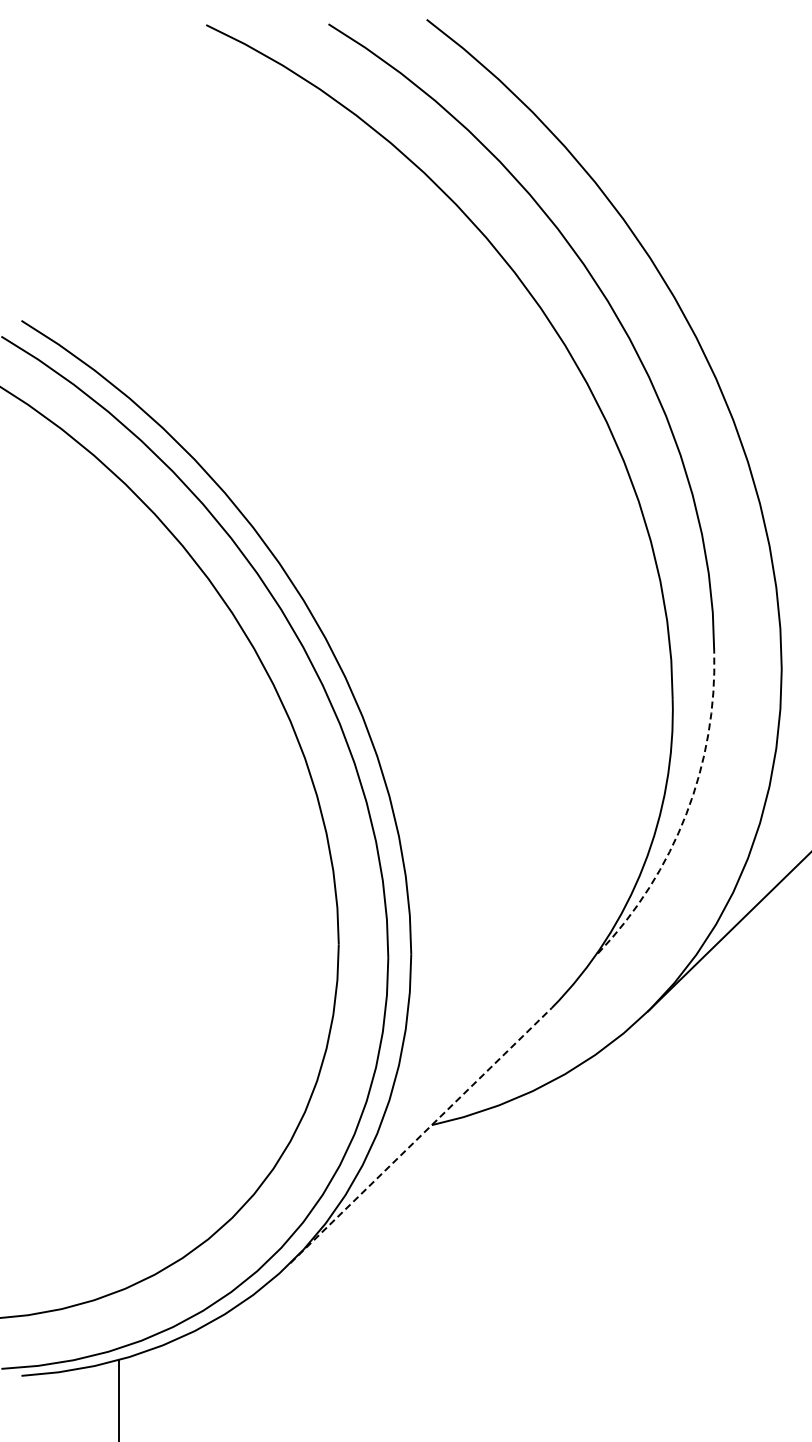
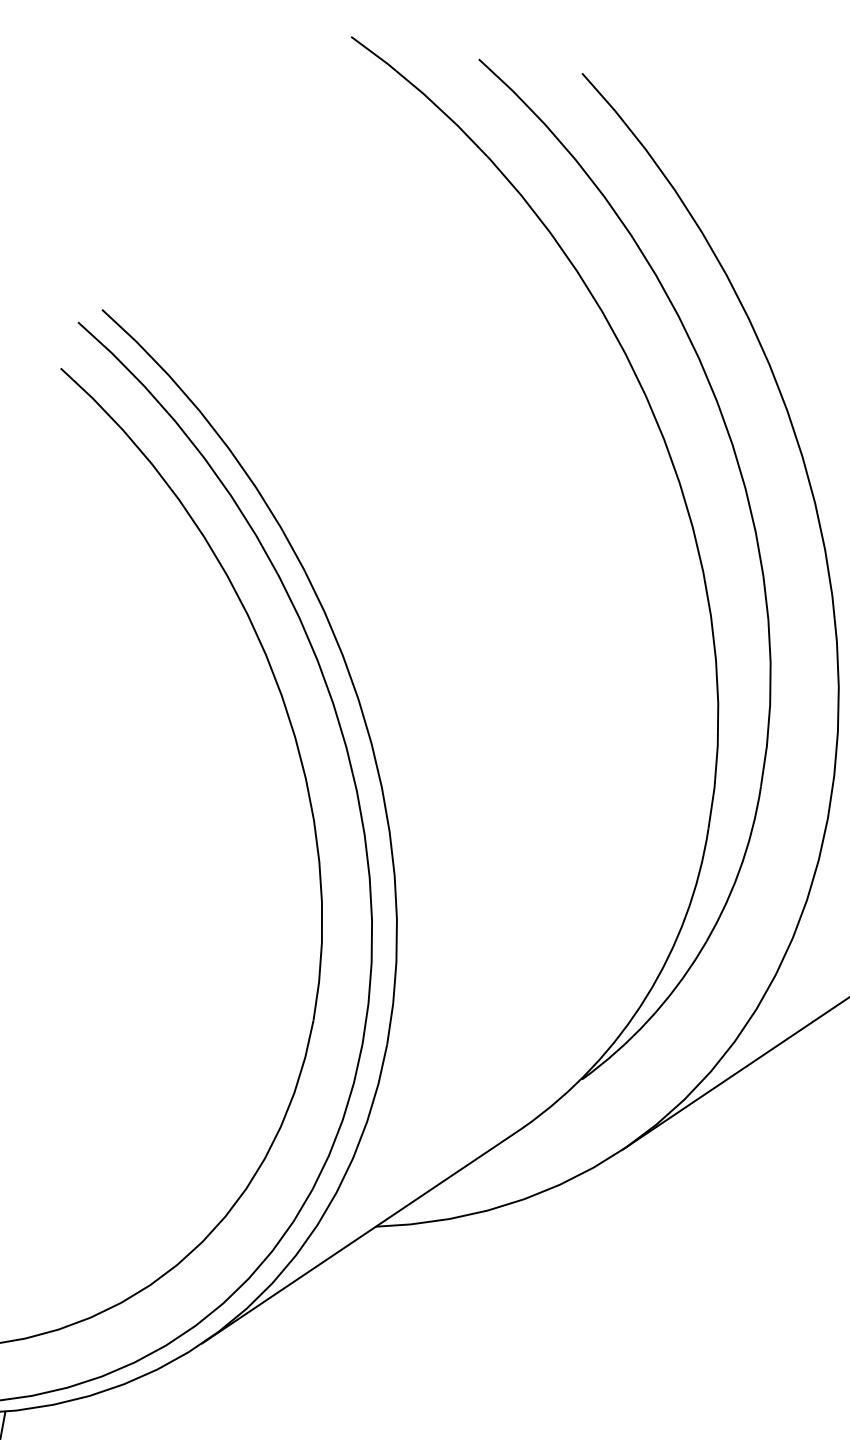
arc: (686, 813) -> (701, 950), dashed -> solid
line: (421, 1135) -> (363, 1235), dashed -> solid

